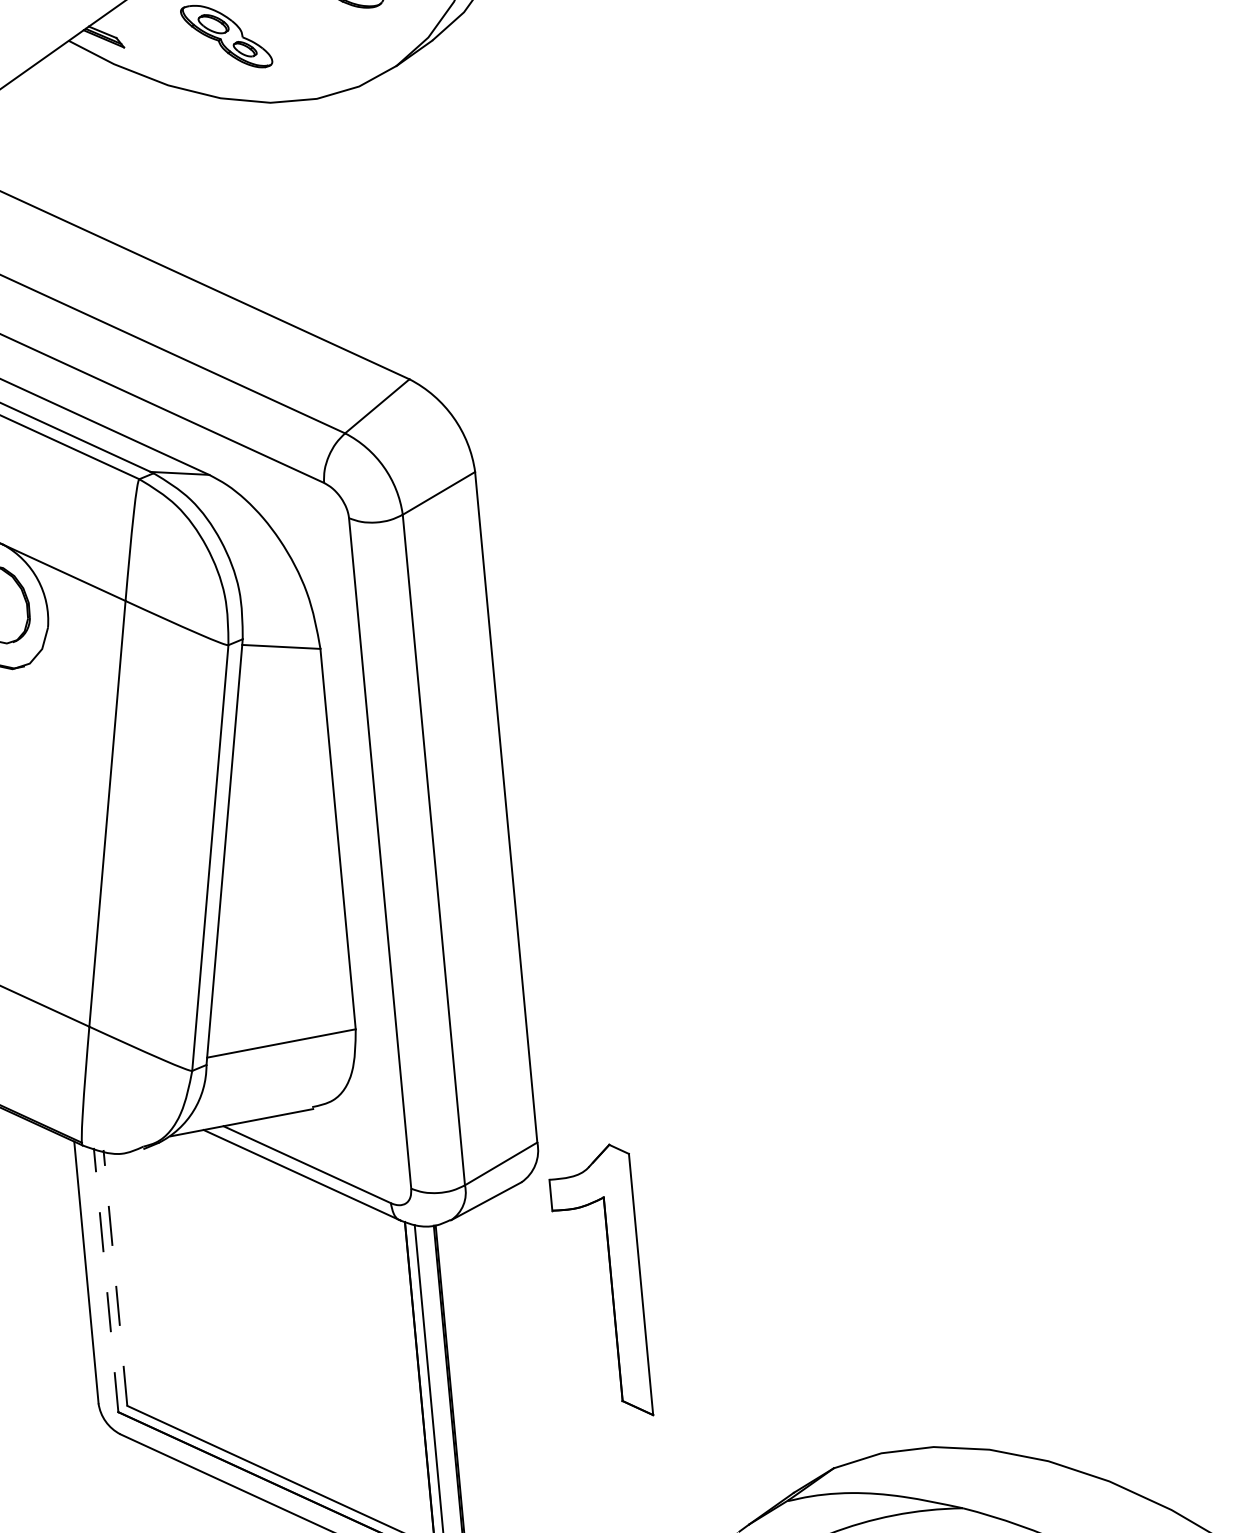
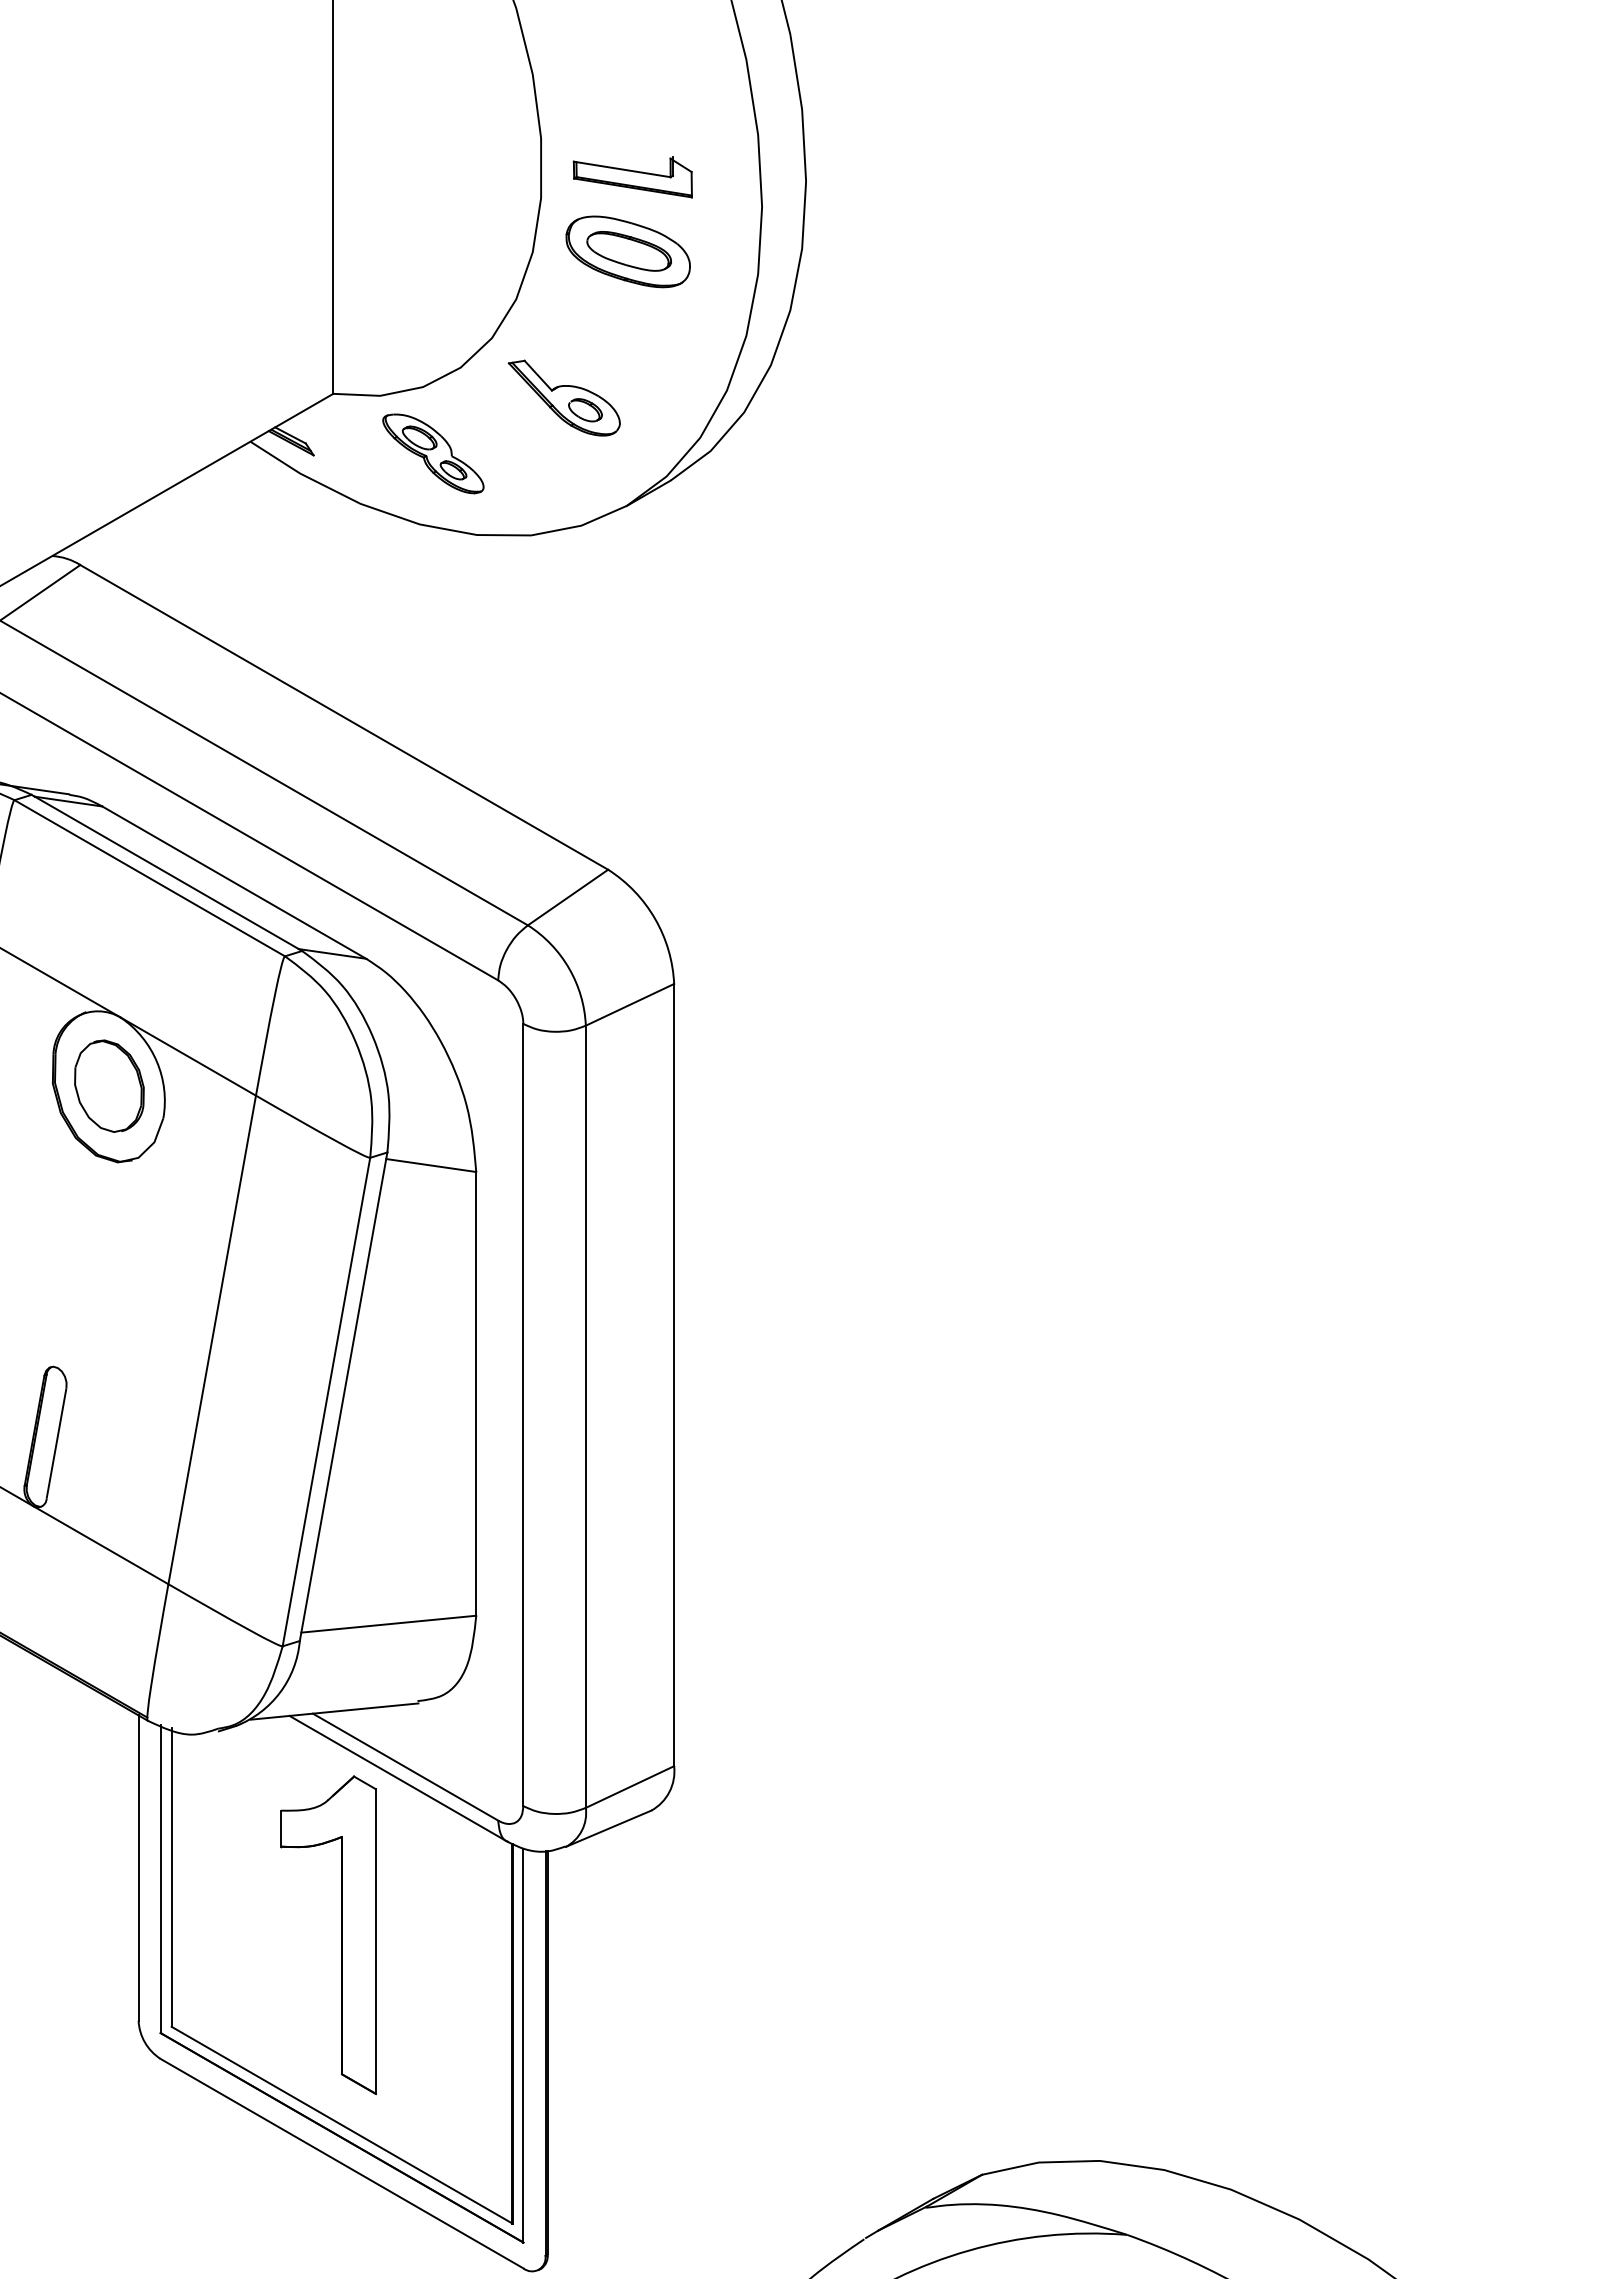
line: (115, 1277) -> (171, 1877), dashed -> solid
line: (105, 1279) -> (160, 1878), dashed -> solid
part: (611, 1281) -> (341, 1934), moved

